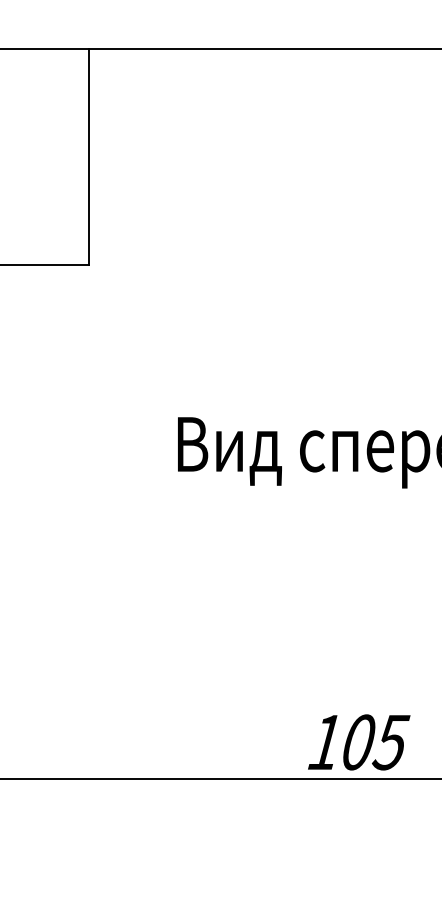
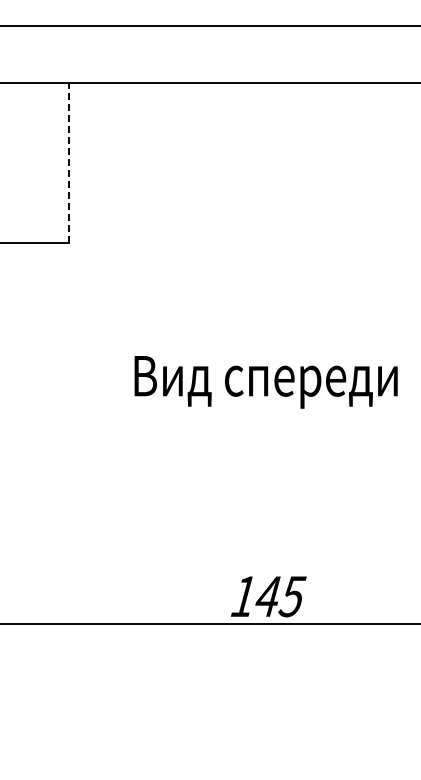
line: (89, 157) -> (69, 163), solid -> dashed
text: (357, 742) -> (267, 596), 105 -> 145

